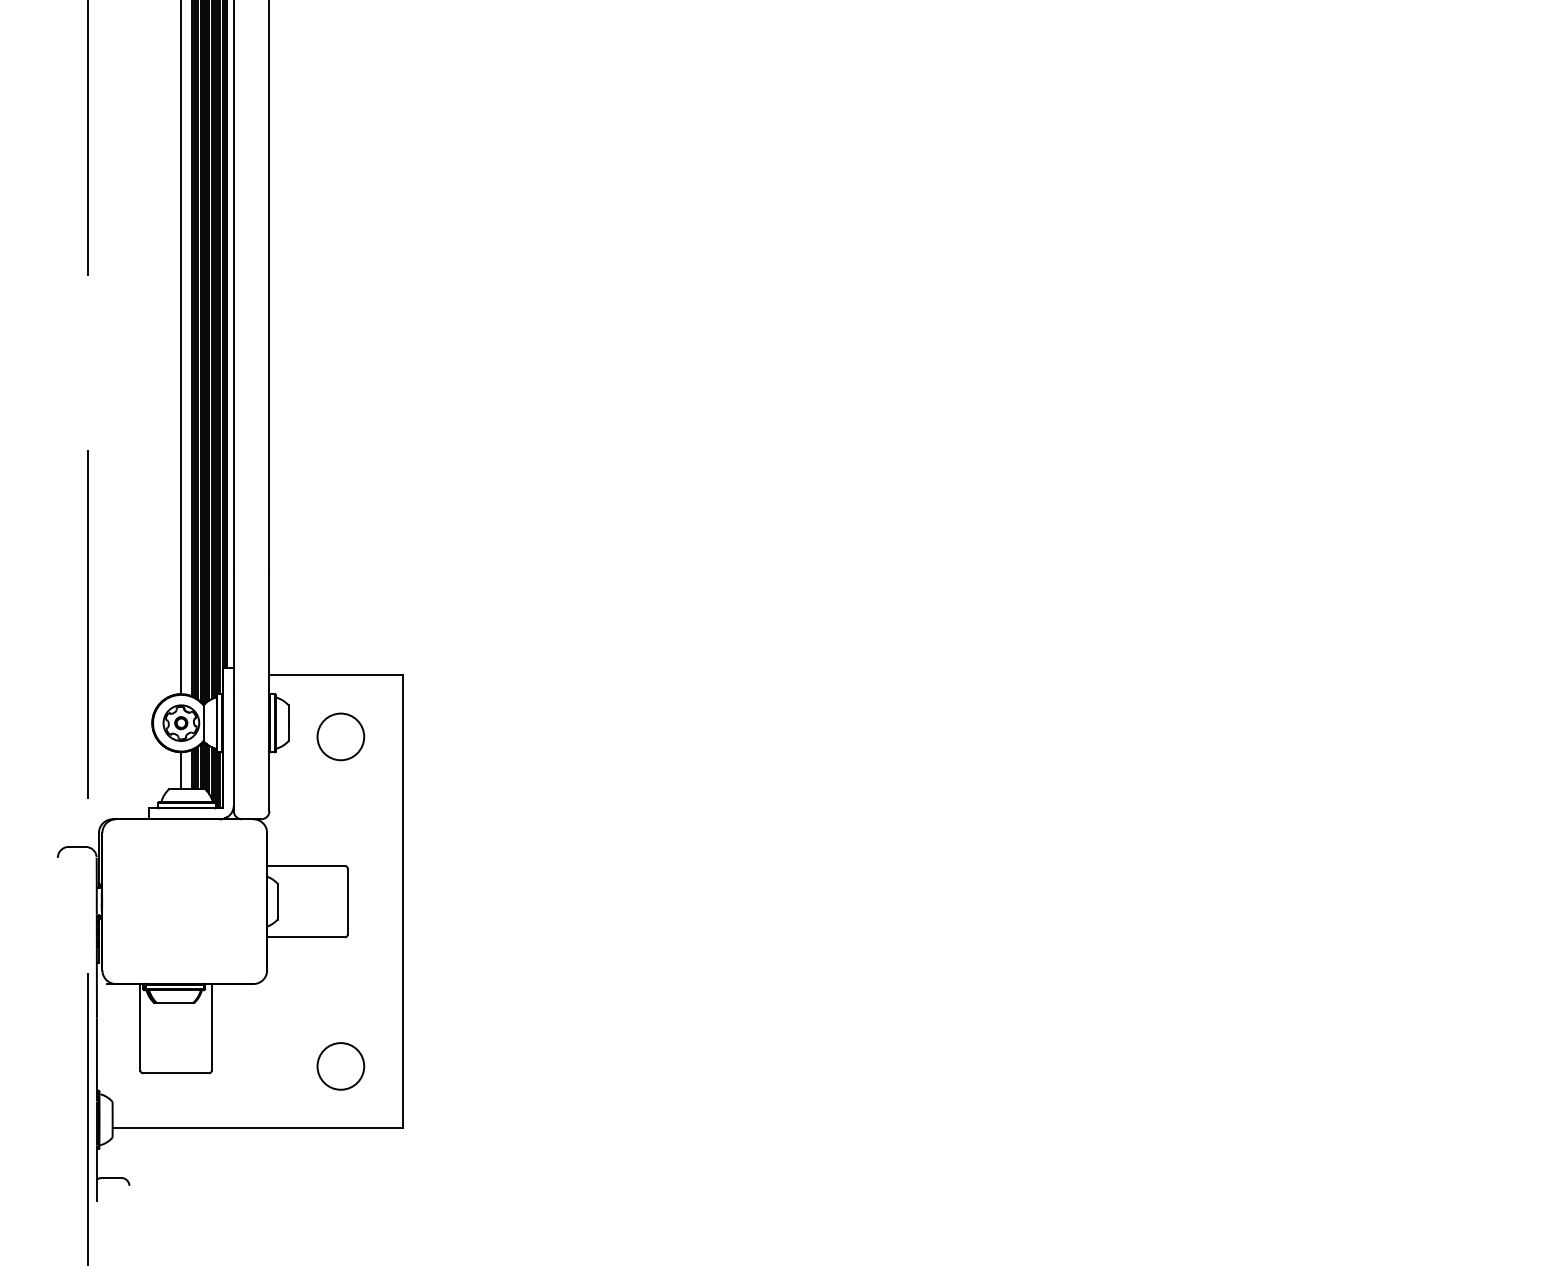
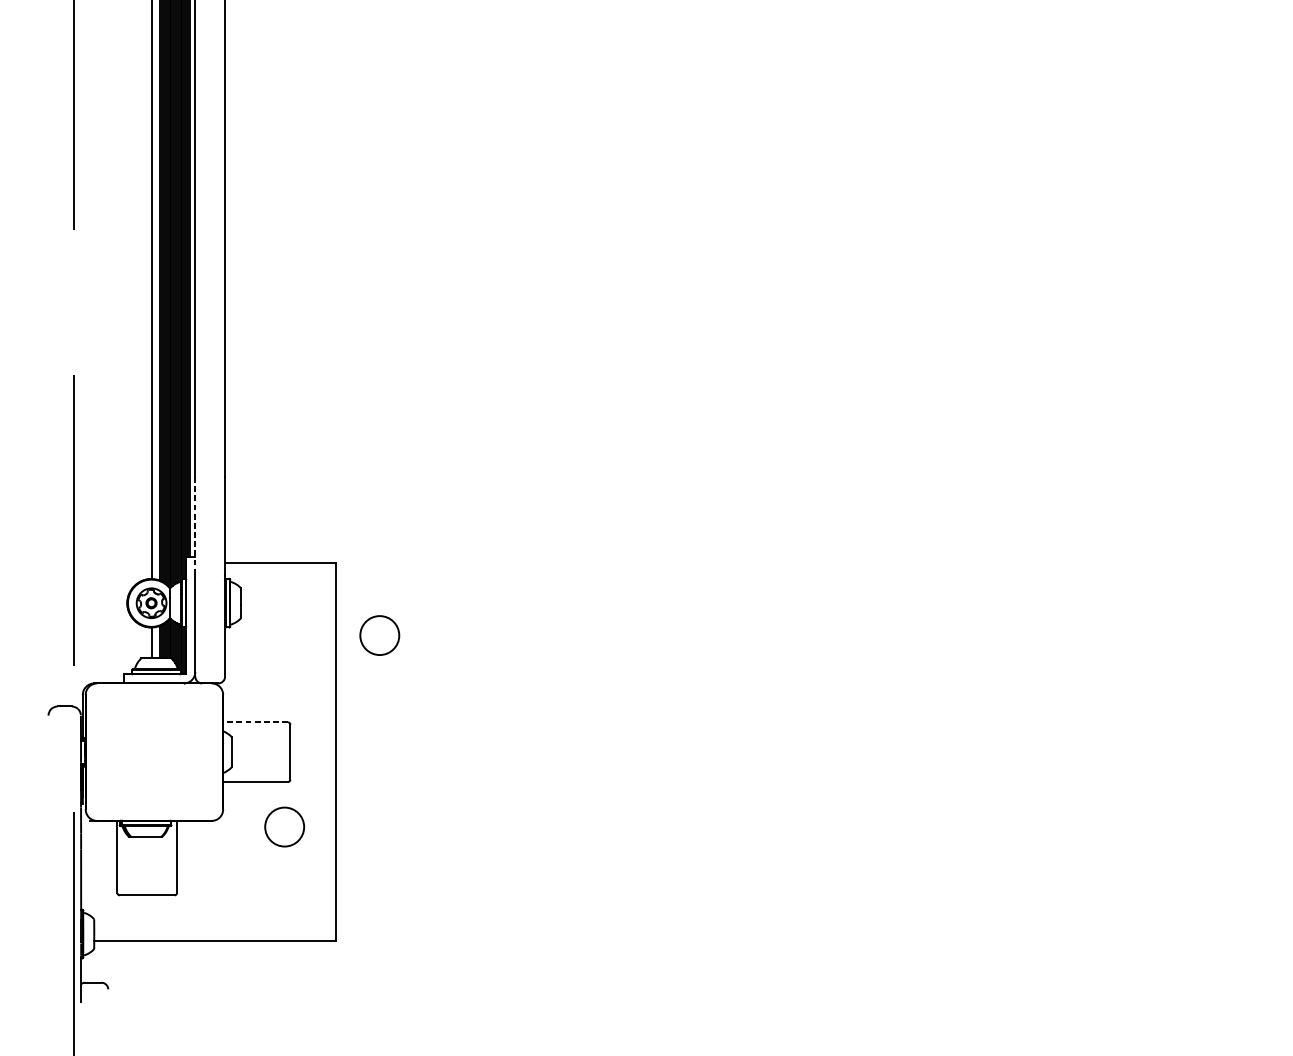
line: (233, 630) -> (195, 525), solid -> dashed
circle: (340, 736) -> (379, 635), moved
line: (306, 865) -> (256, 721), solid -> dashed
circle: (340, 1066) -> (284, 827), moved

